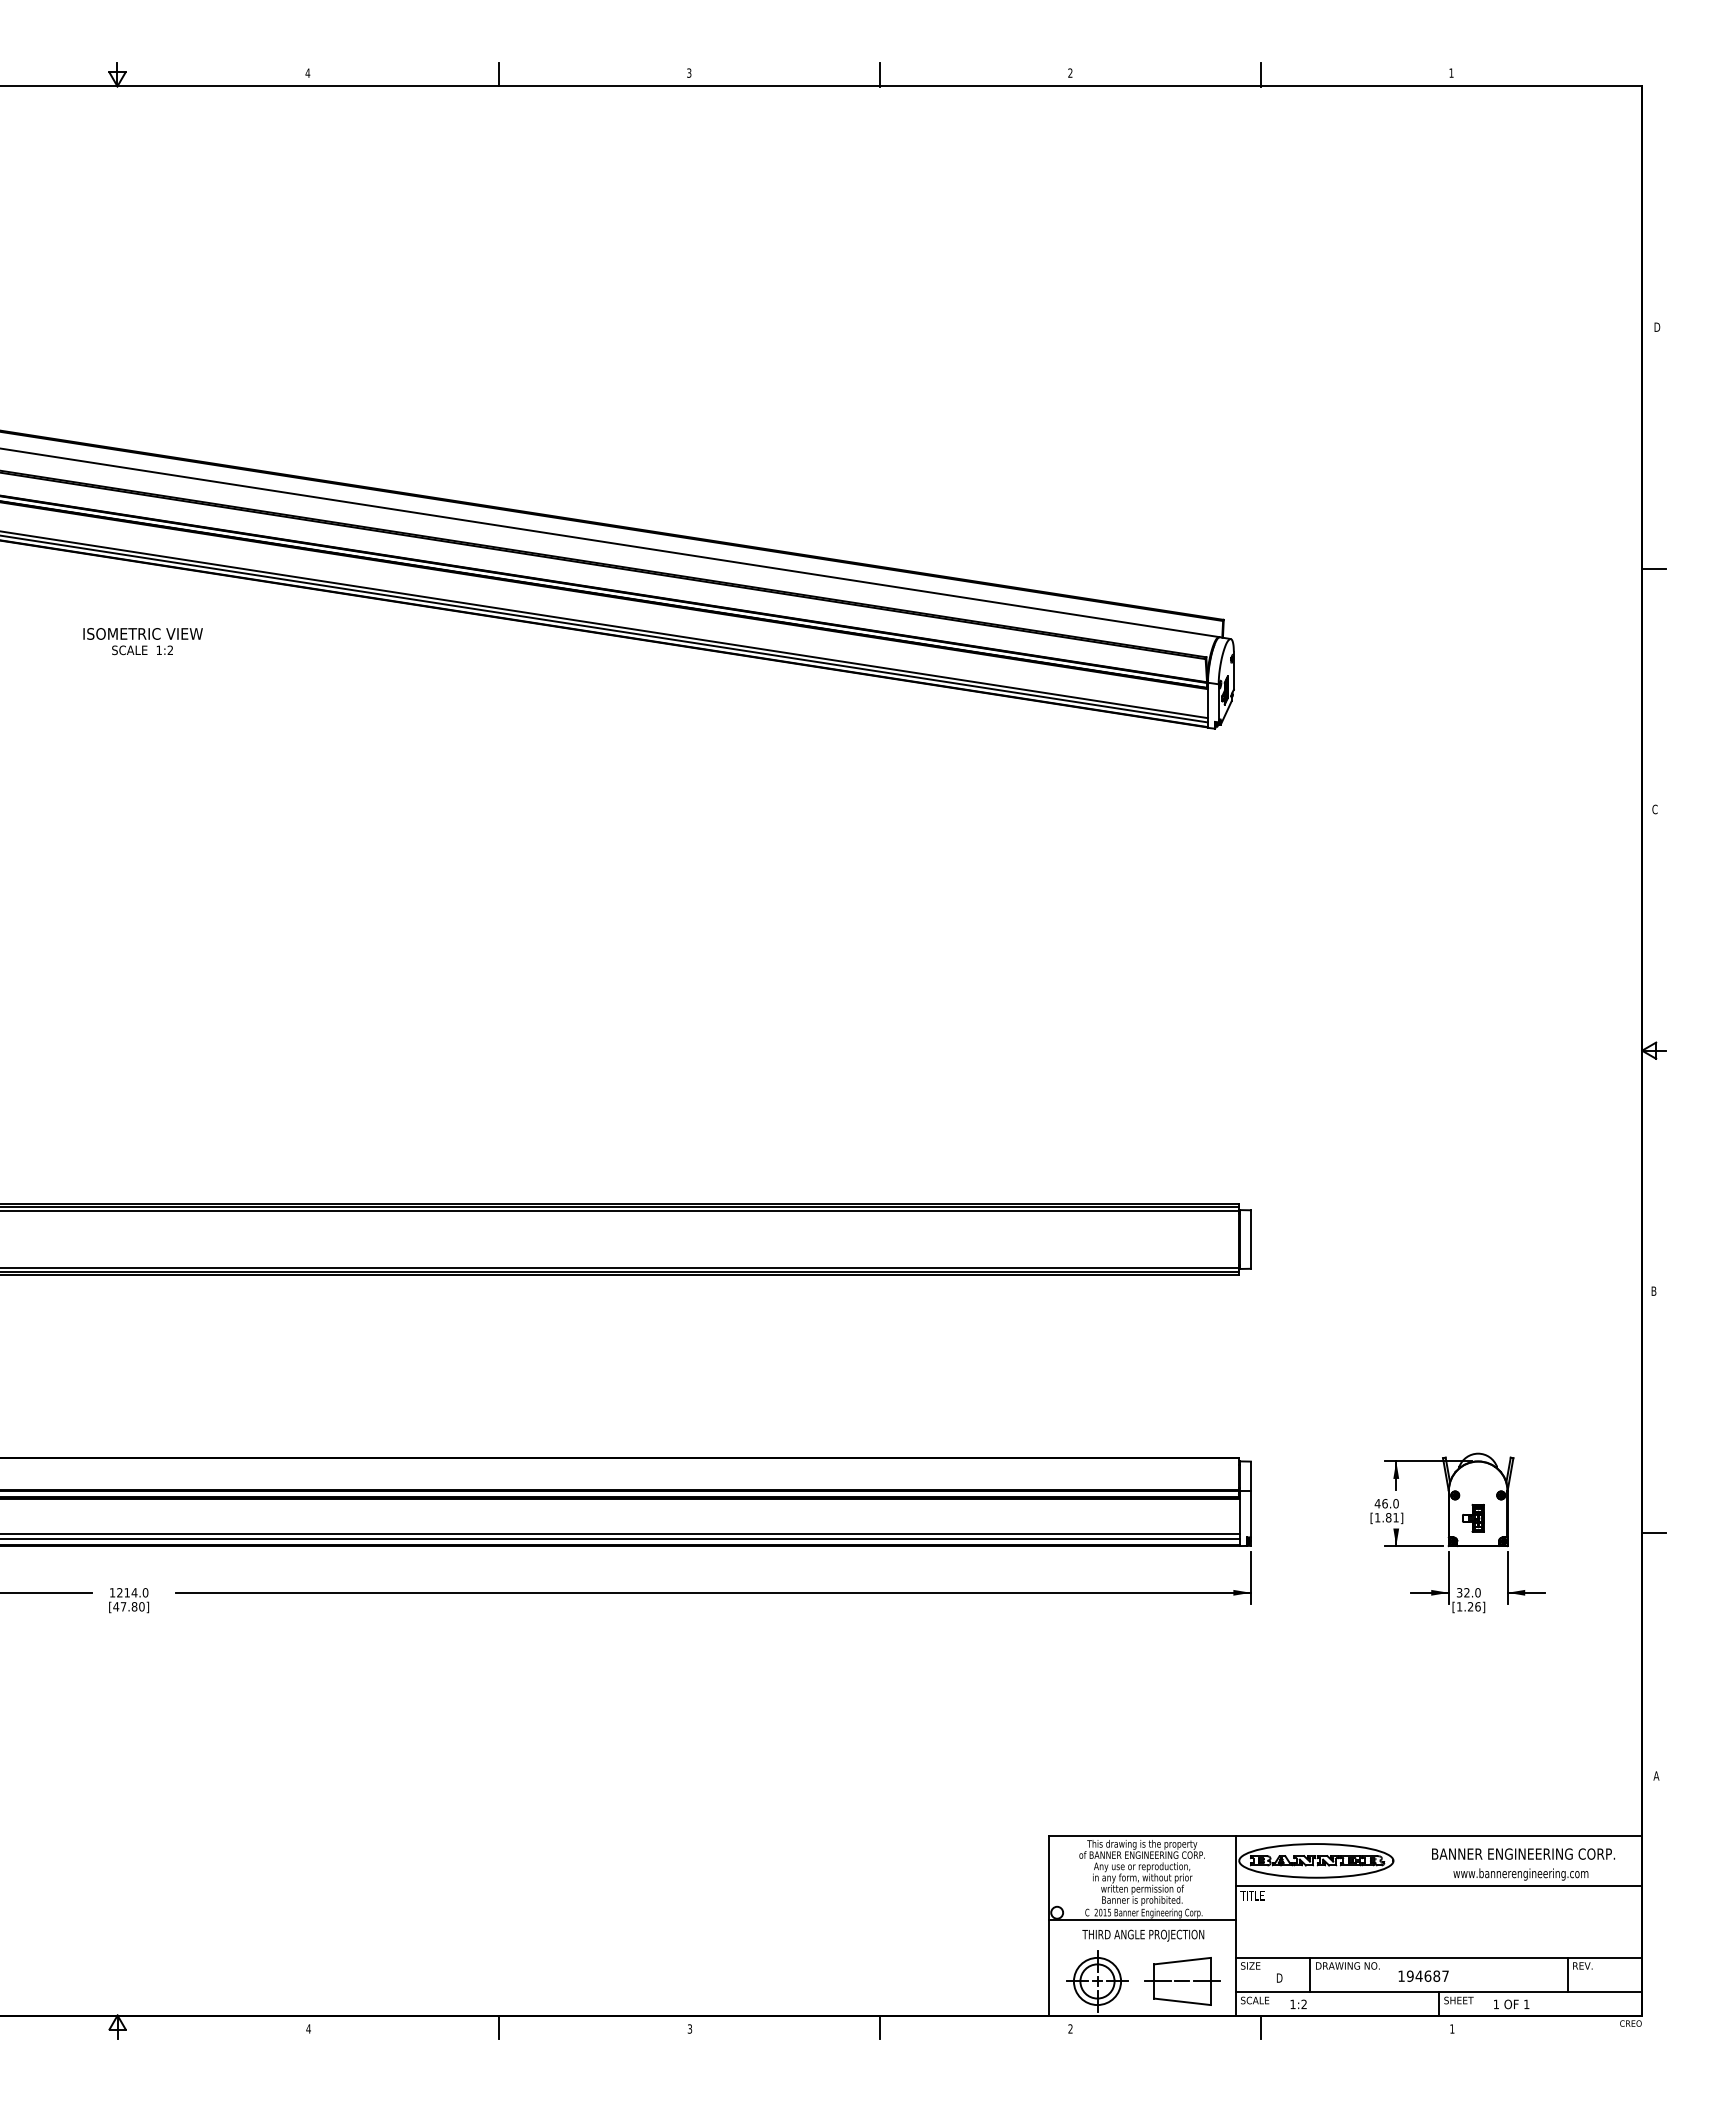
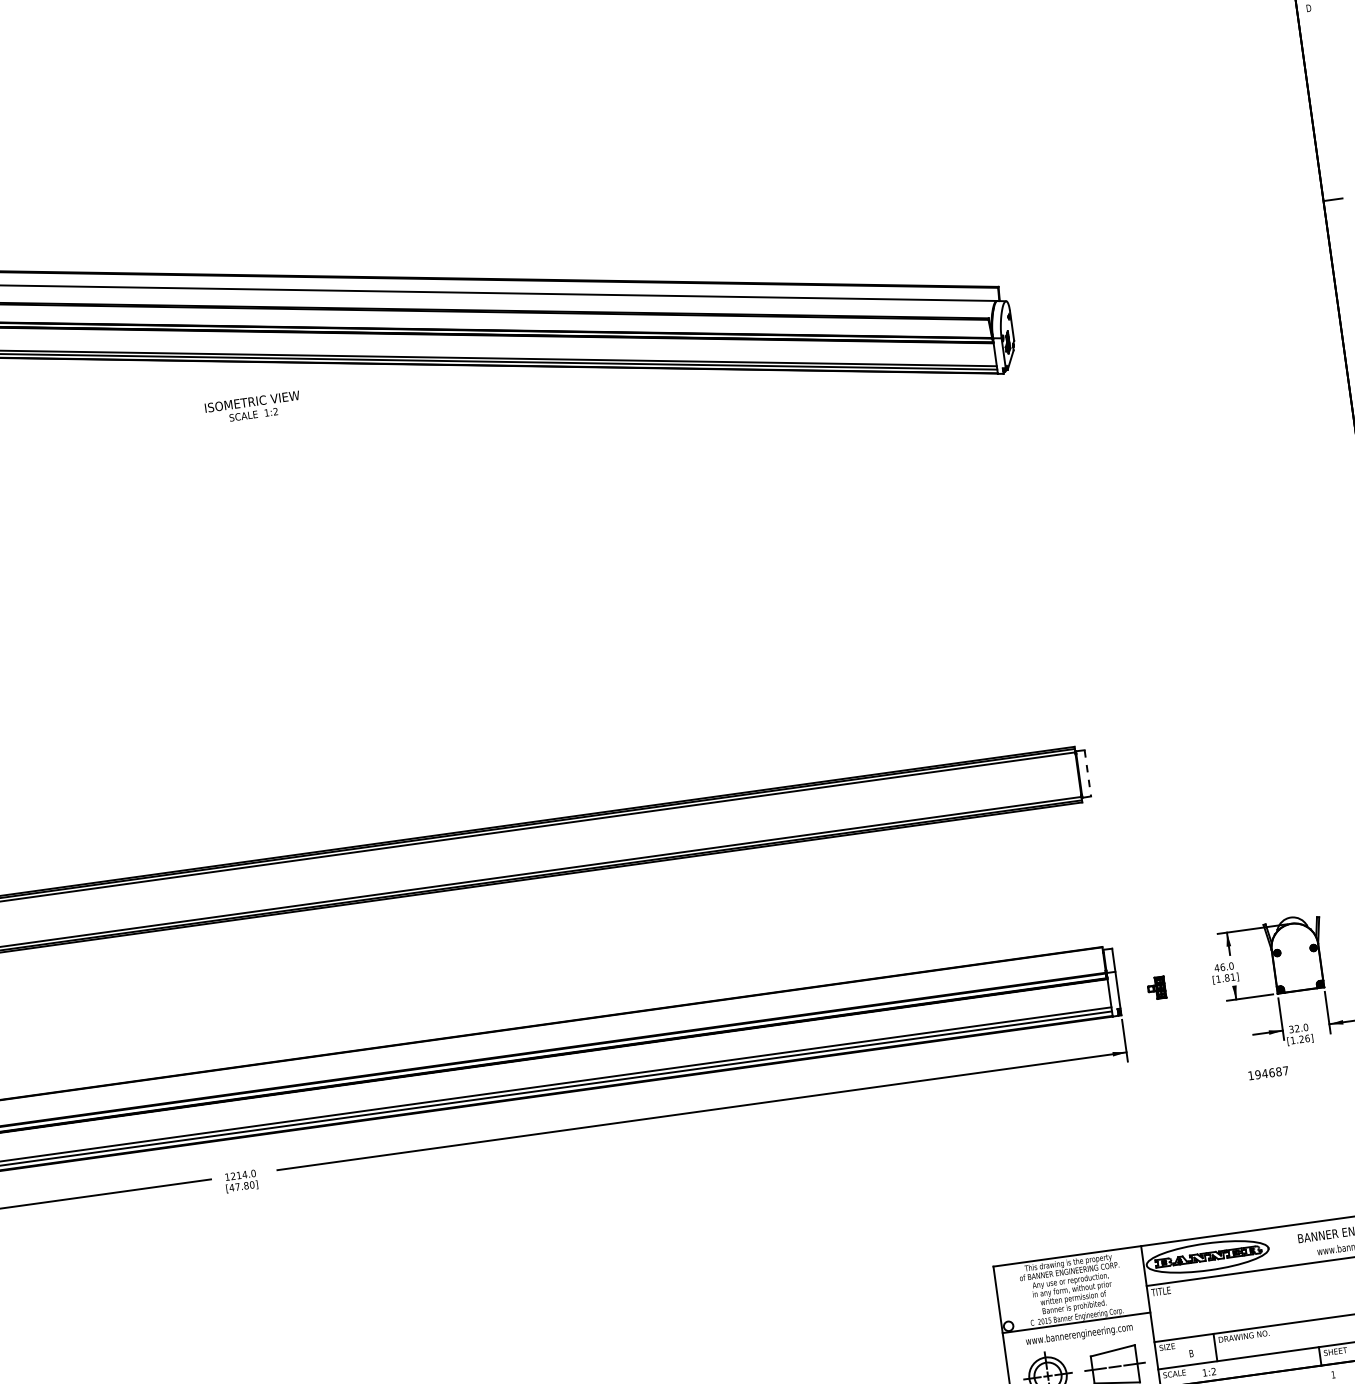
text: (142, 641) -> (252, 407), moved
line: (1250, 1240) -> (1087, 774), solid -> dashed
part: (1473, 1518) -> (1156, 988), moved
text: (1143, 1935) -> (1079, 1334), THIRD ANGLE PROJECTION -> www.bannerengineering.com
text: (1423, 1975) -> (1268, 1072), moved
text: (1279, 1977) -> (1191, 1353), D -> B

